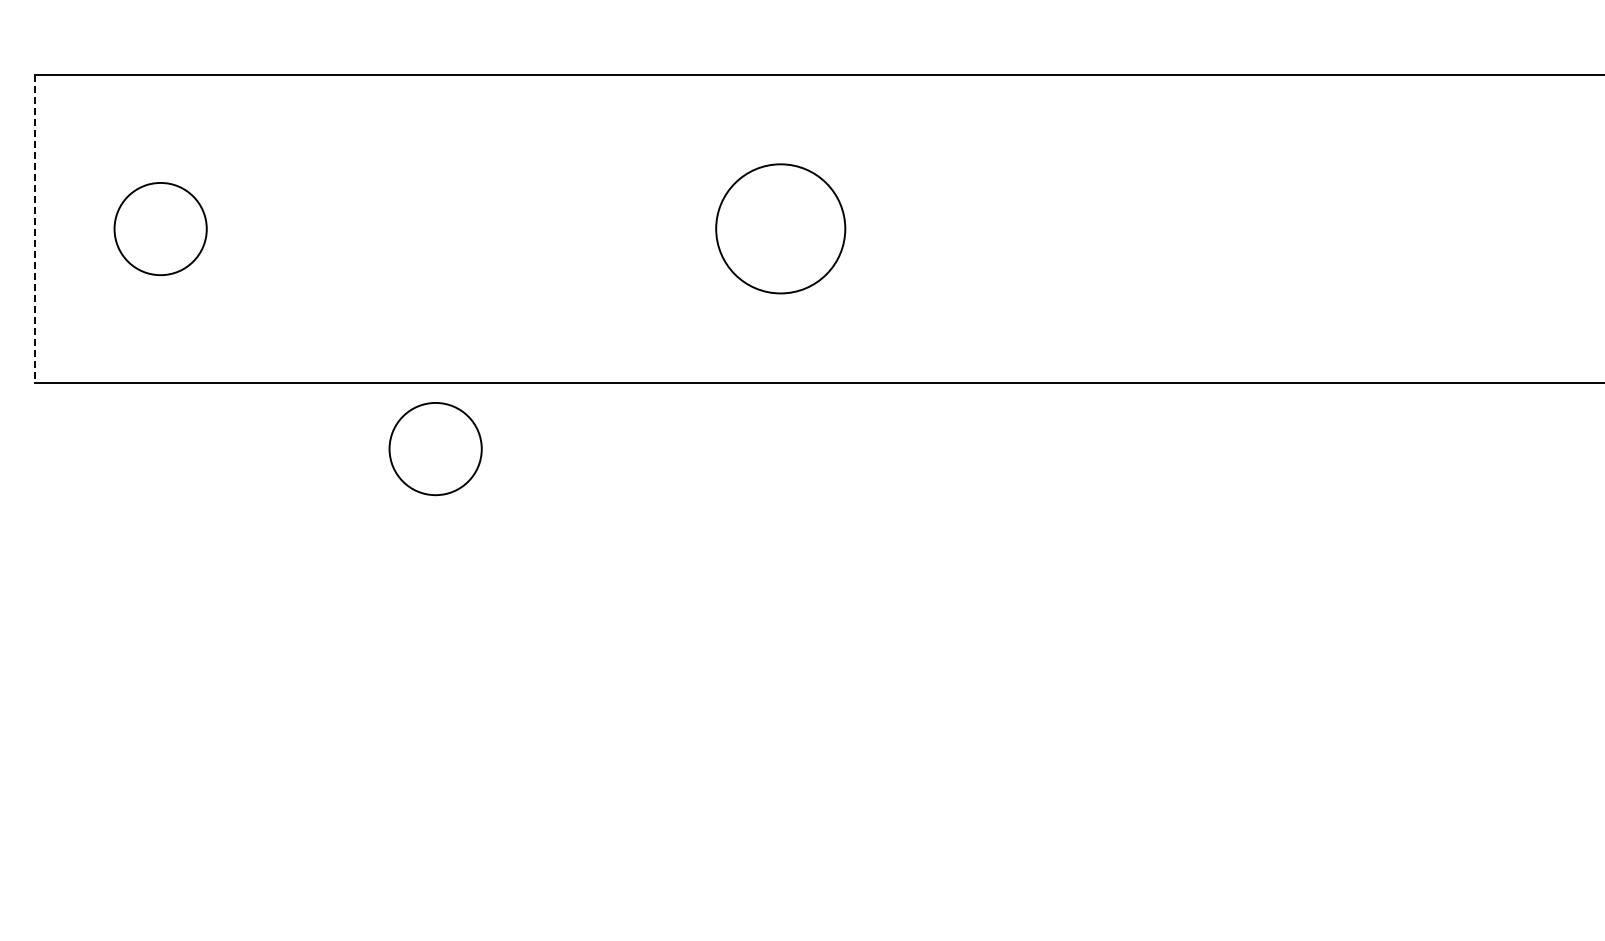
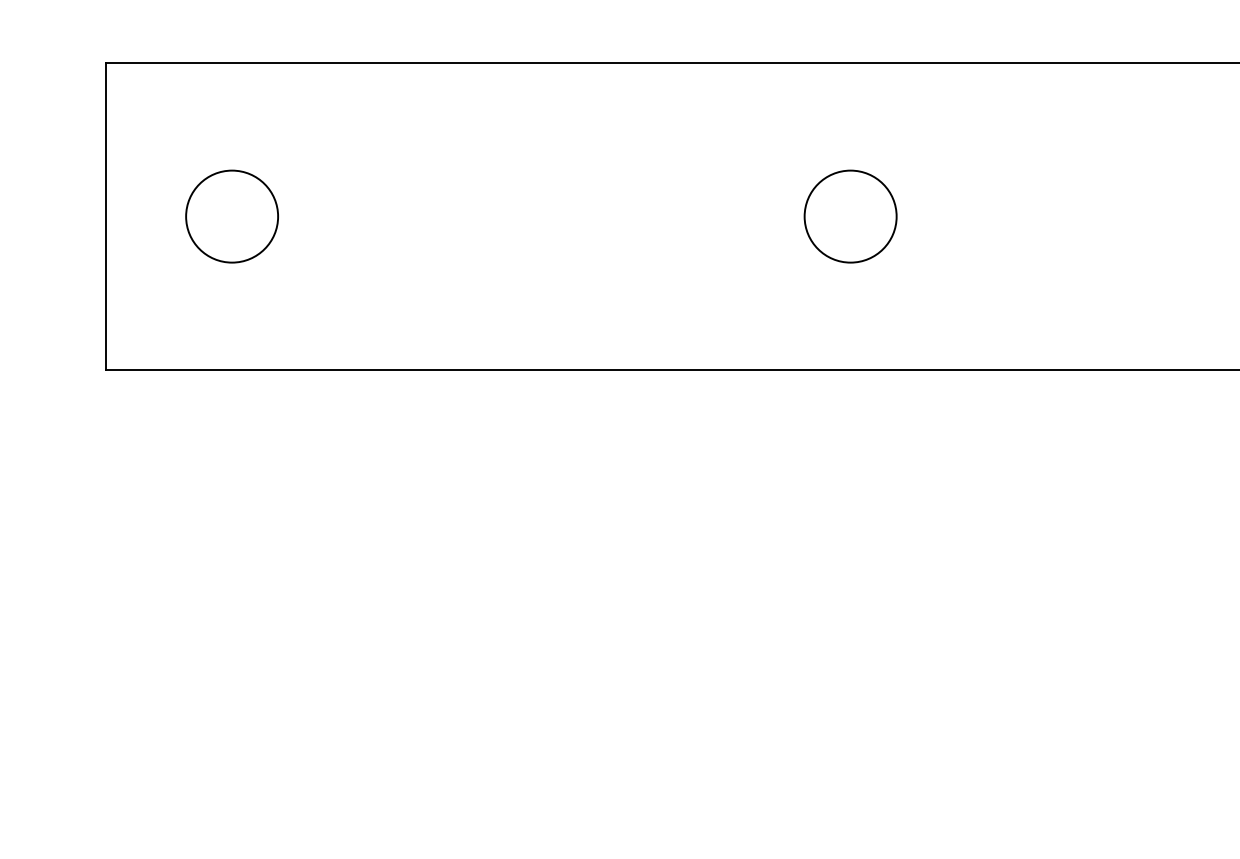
line: (34, 229) -> (106, 217), dashed -> solid
circle: (780, 229) -> (850, 217), size x0.71
circle: (435, 449) -> (506, 436), removed

